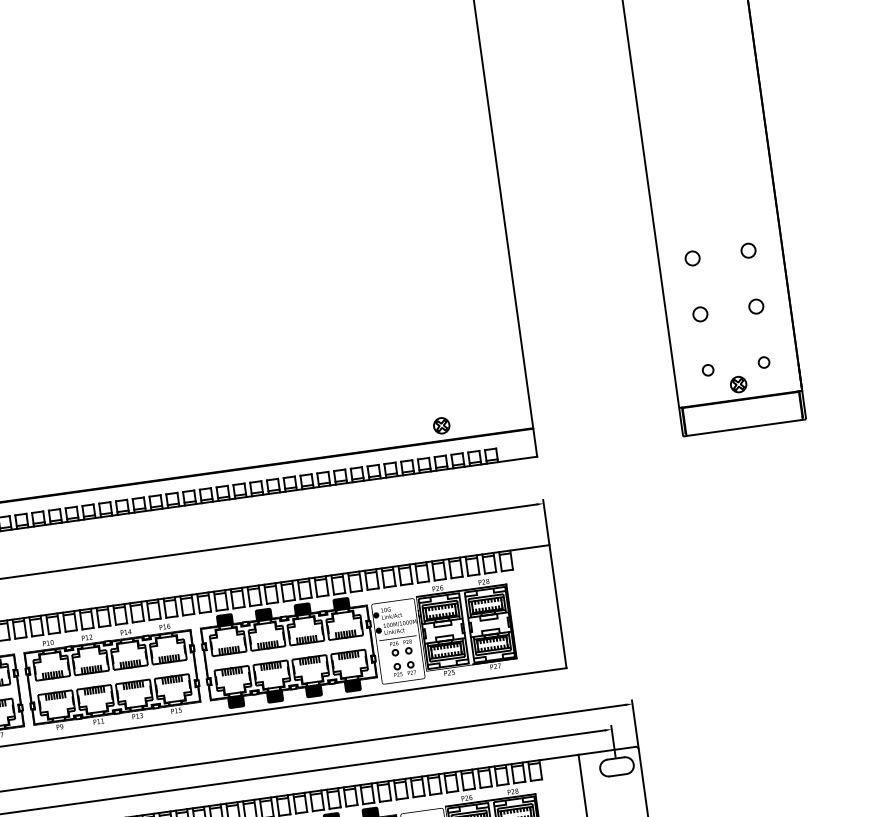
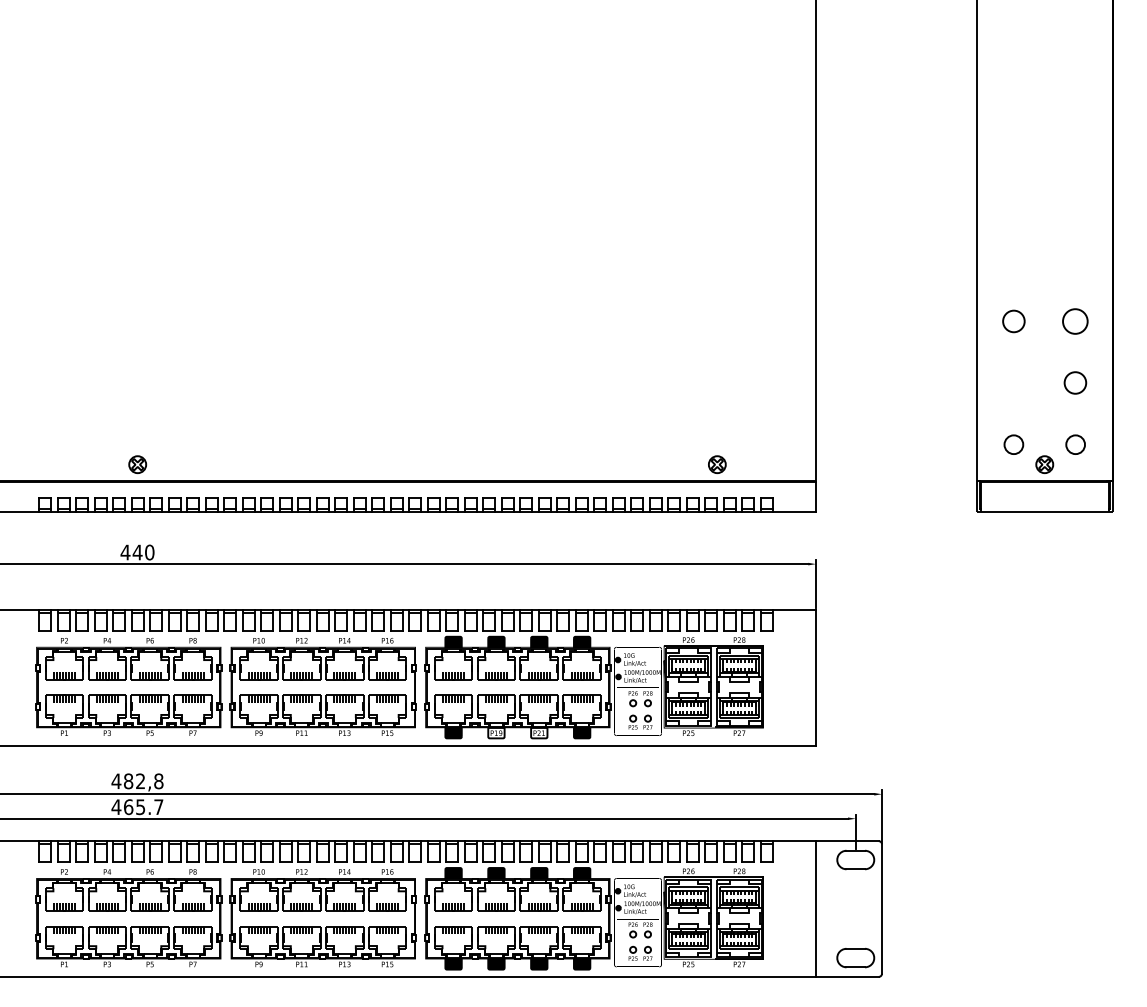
circle: (748, 249) -> (1075, 320), size x1.6
circle: (692, 257) -> (1013, 320), size x1.4
circle: (756, 306) -> (1075, 382), size x1.4
circle: (699, 314) -> (1013, 382), removed
circle: (763, 362) -> (1075, 444), size x1.6
circle: (707, 370) -> (1013, 444), size x1.6
fill: (314, 691) -> (539, 732), removed
fill: (275, 696) -> (496, 732), removed

